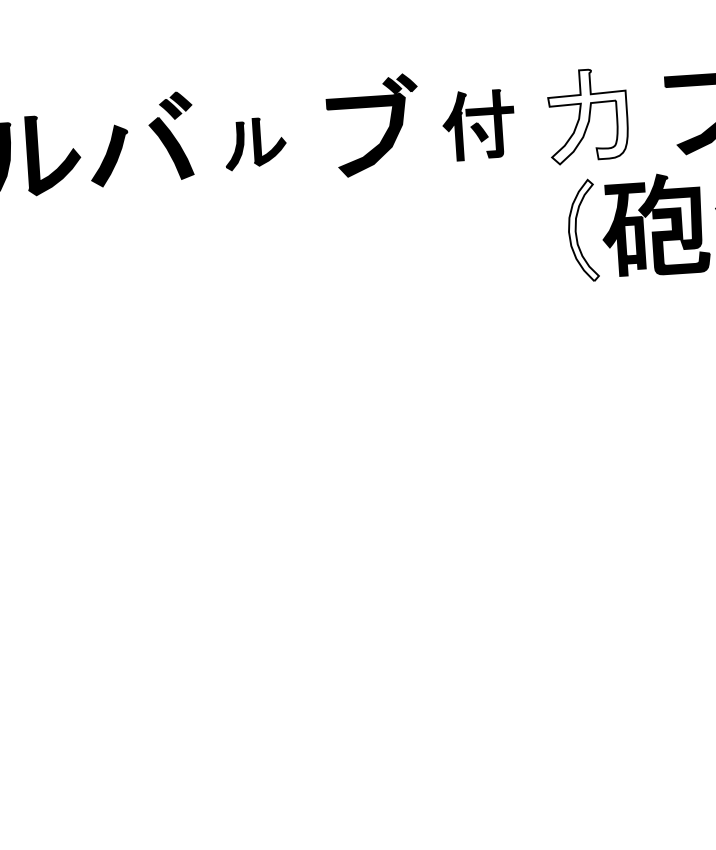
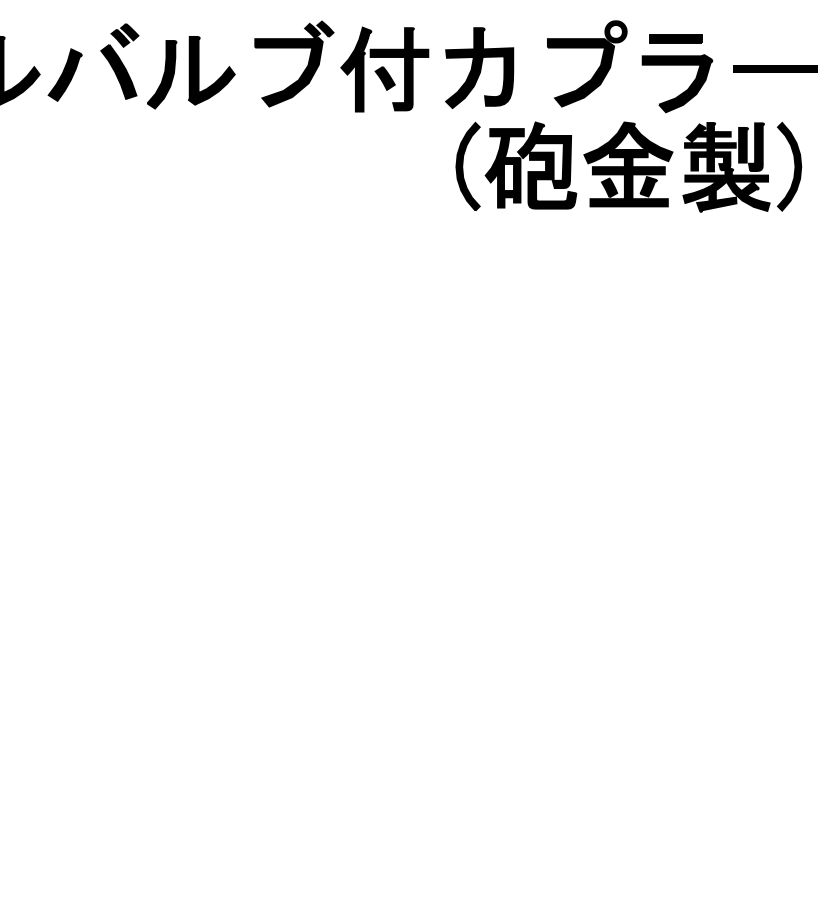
fill: (588, 116) -> (479, 68), added
part: (478, 125) -> (384, 69), size x1.43
part: (255, 143) -> (191, 72), size x1.67
fill: (581, 230) -> (467, 166), added

